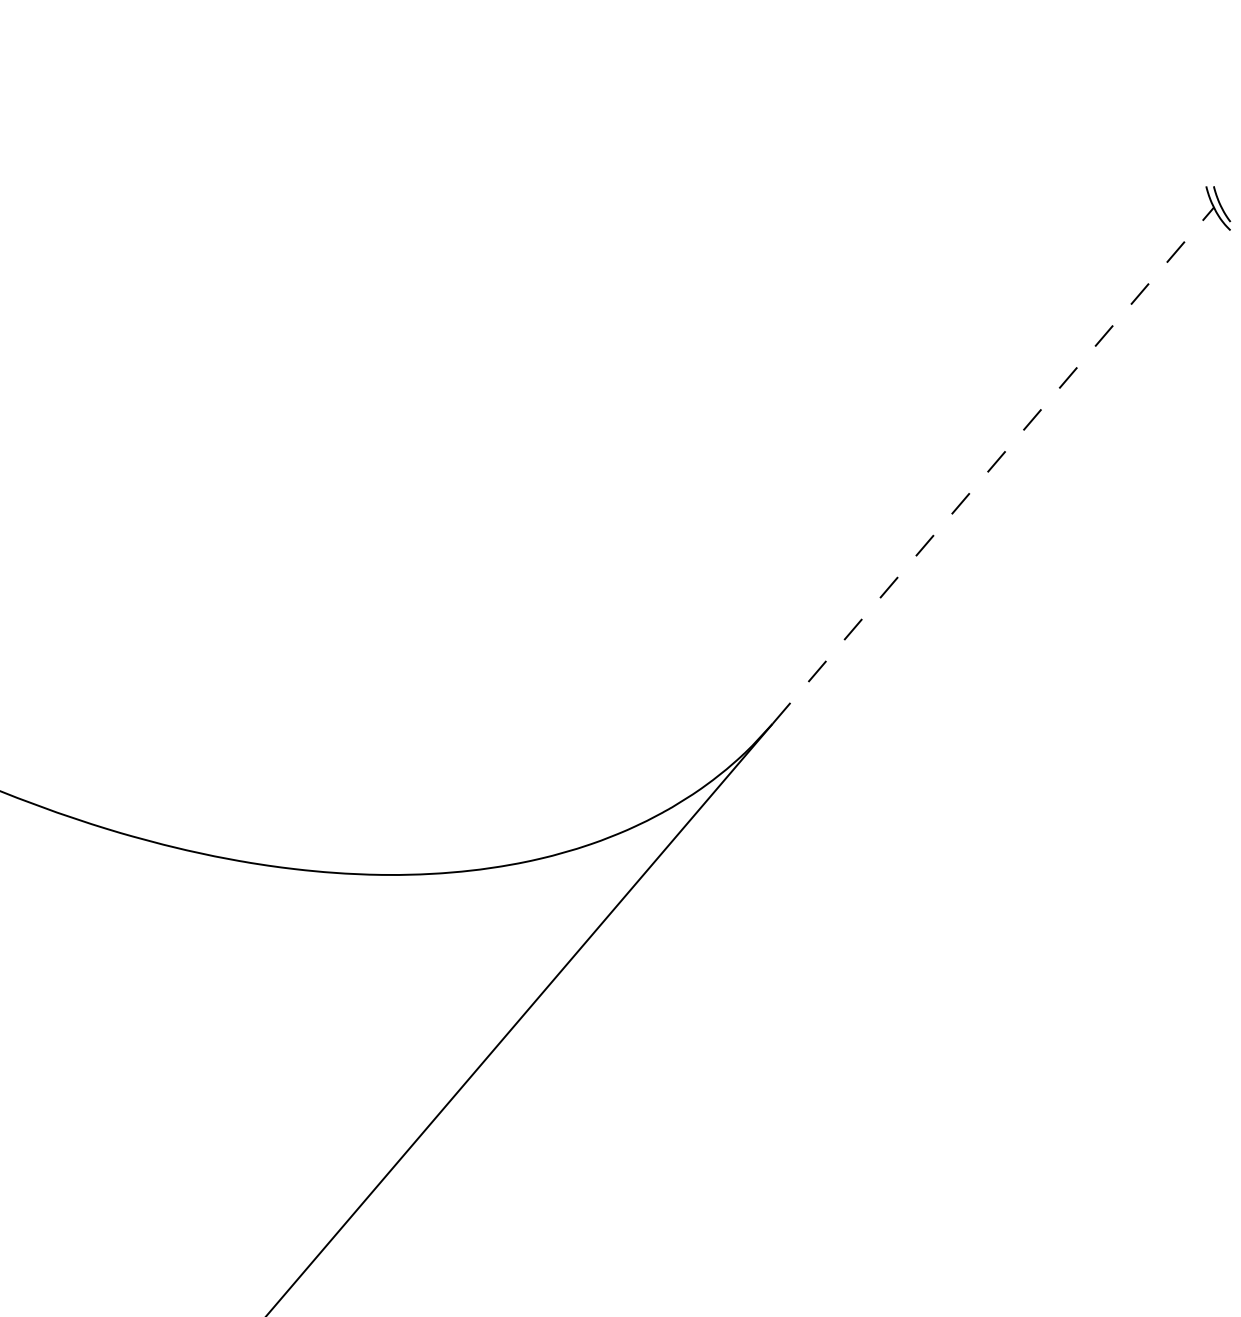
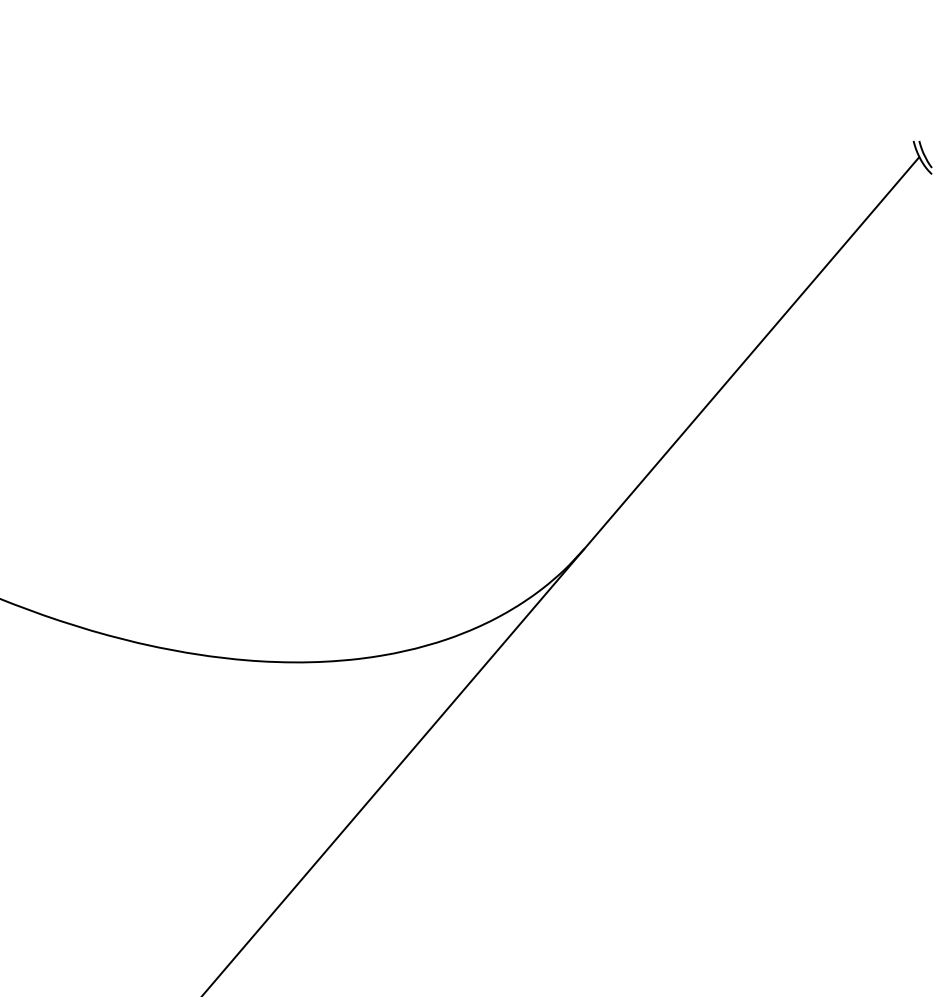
line: (993, 465) -> (752, 352), dashed -> solid

